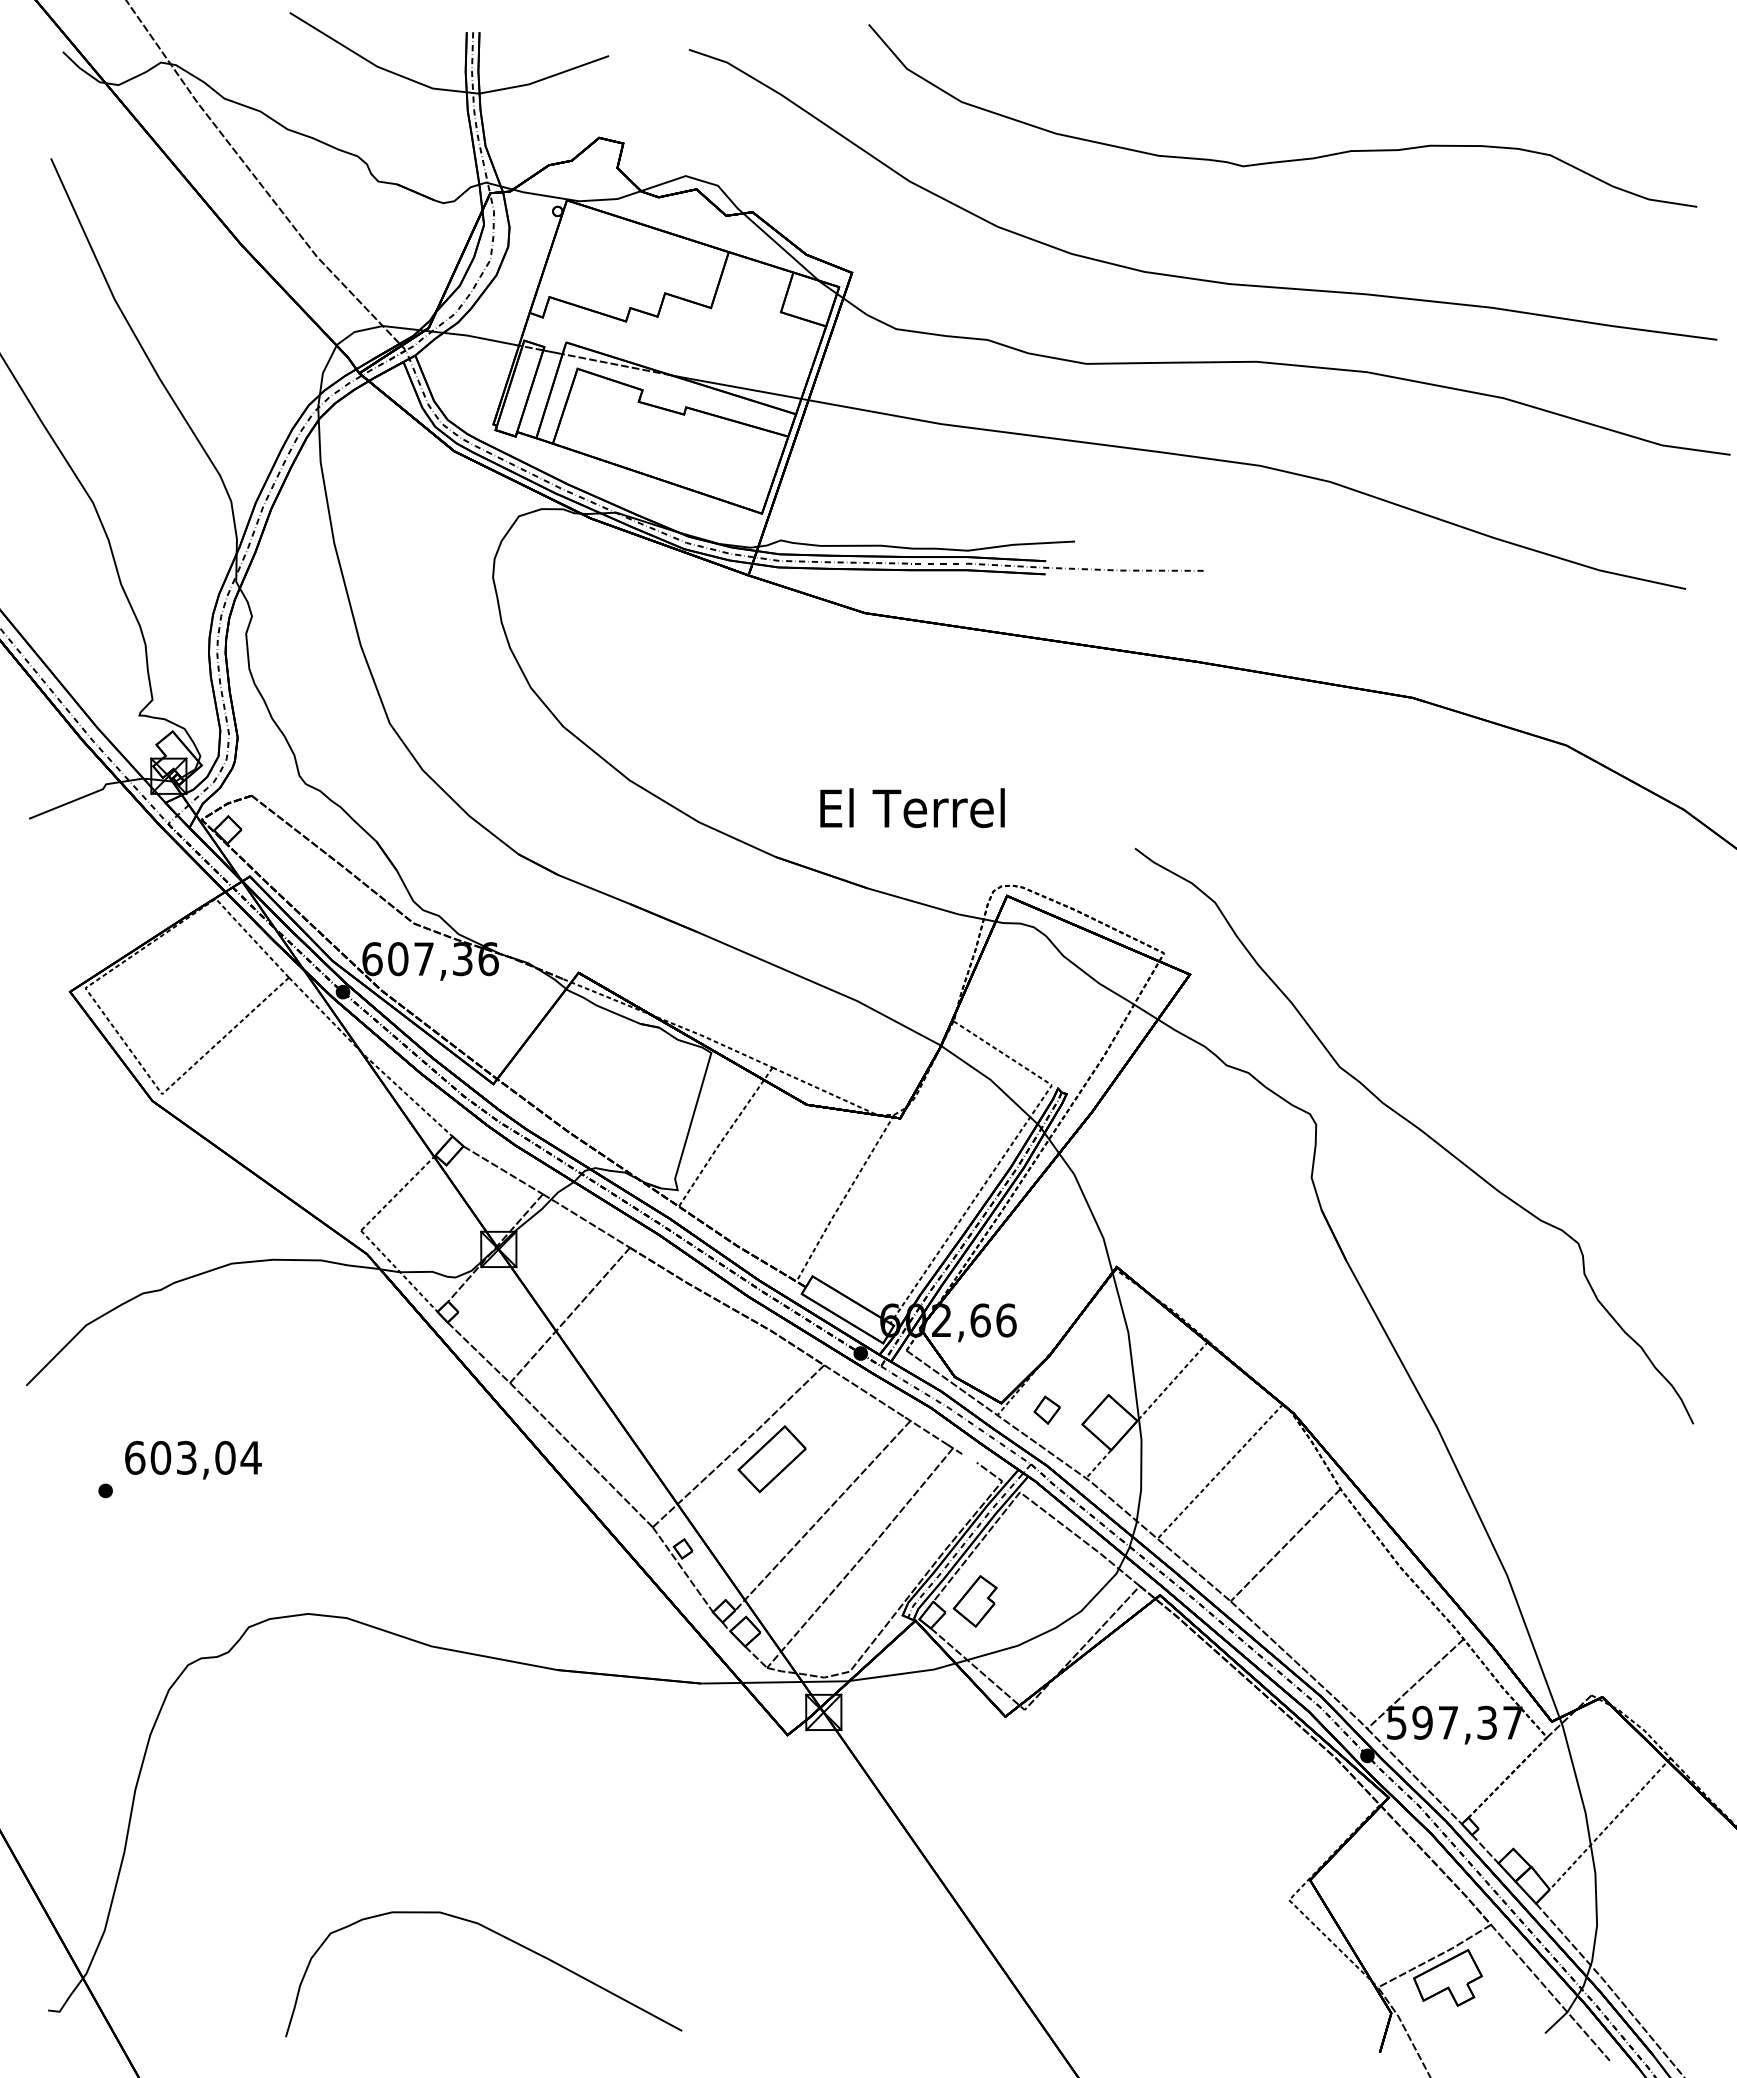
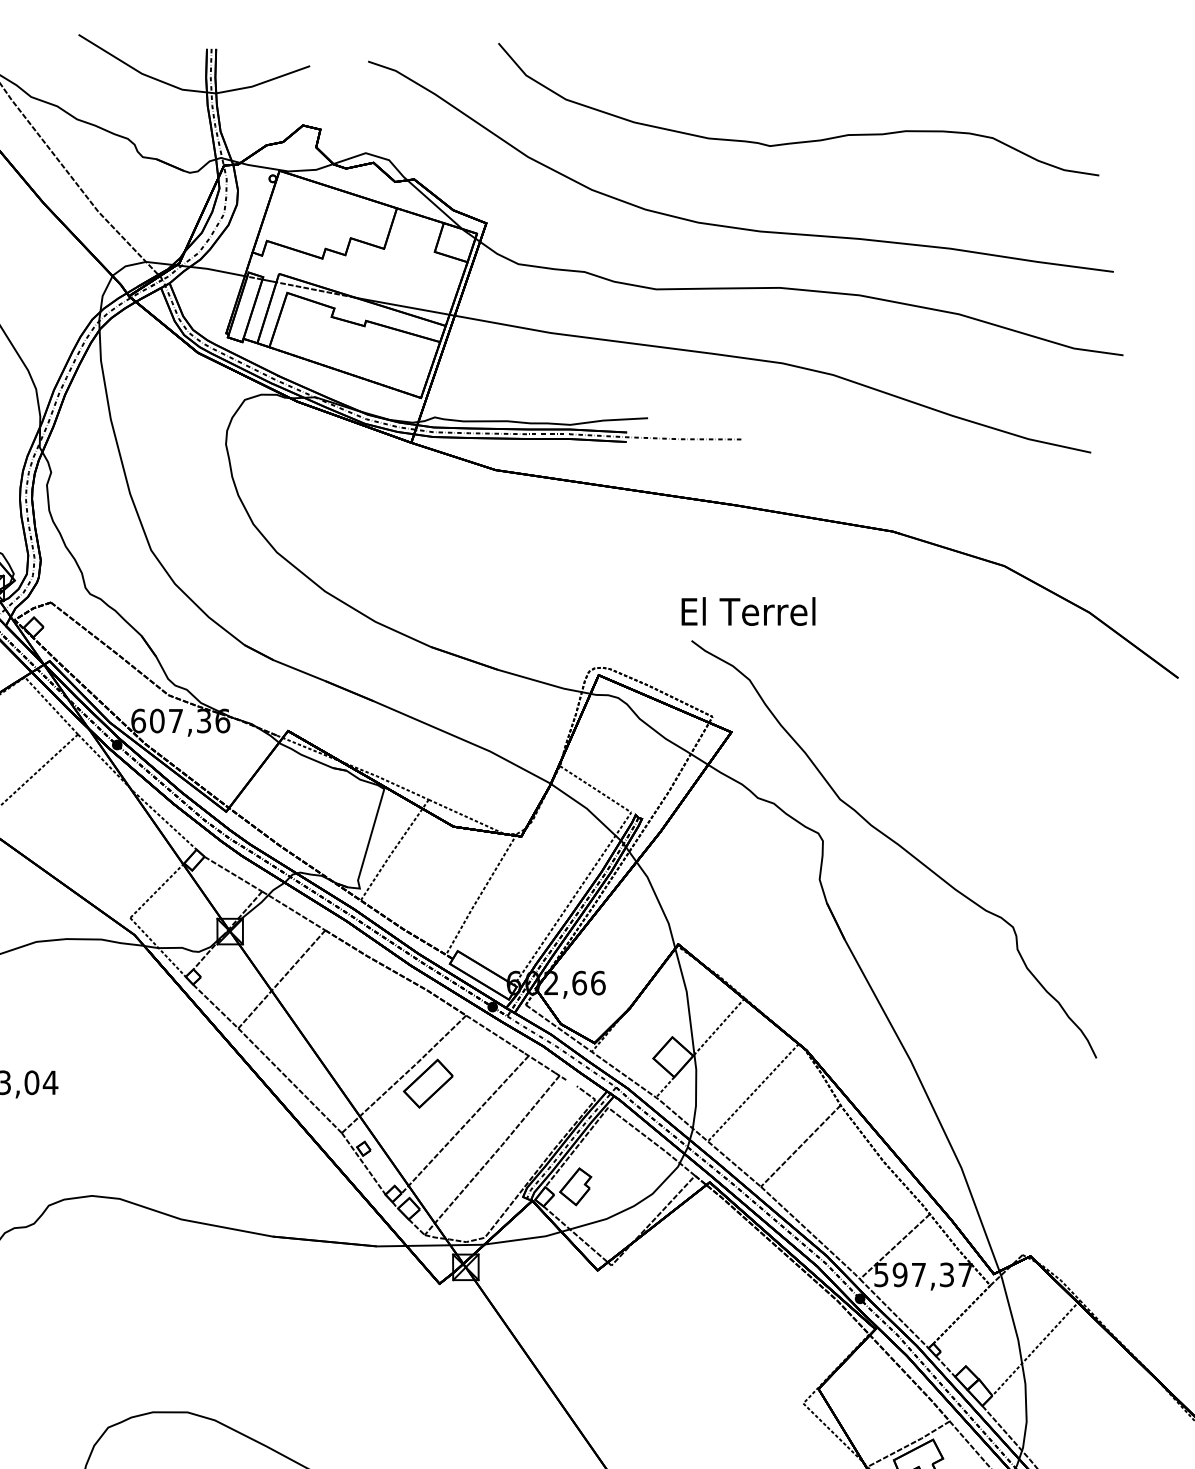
text: (912, 808) -> (748, 611), moved
part: (1046, 1409) -> (627, 1047), removed

